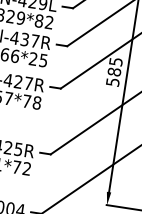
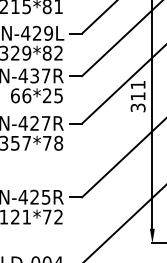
text: (113, 72) -> (137, 96), 585 -> 311

